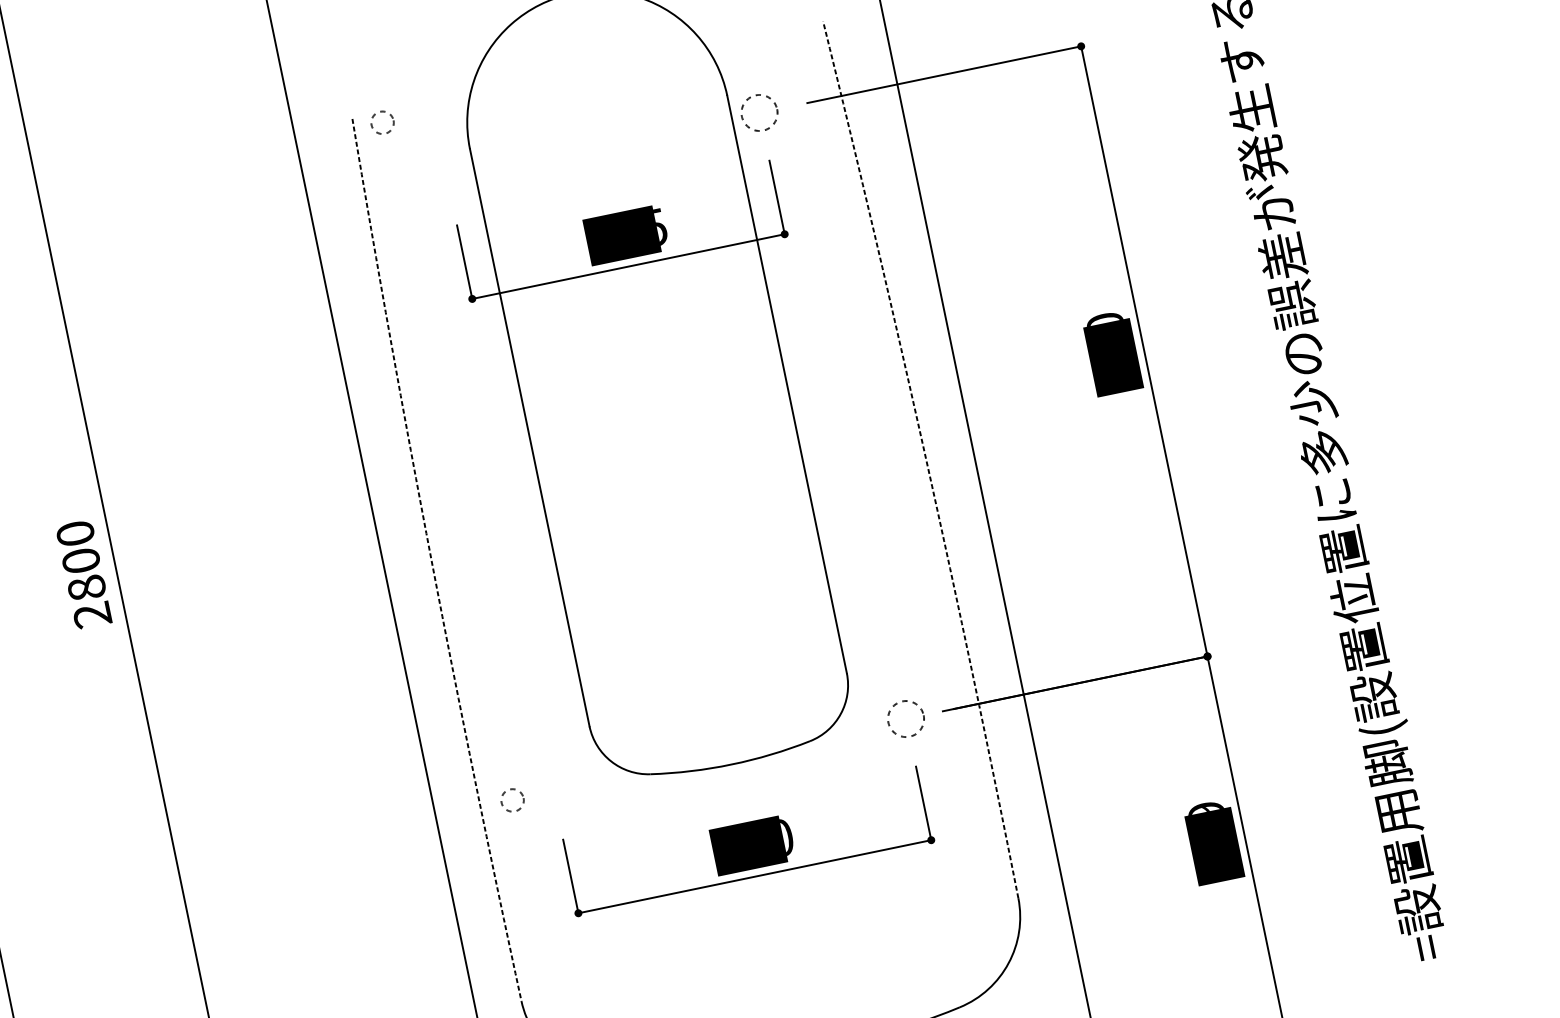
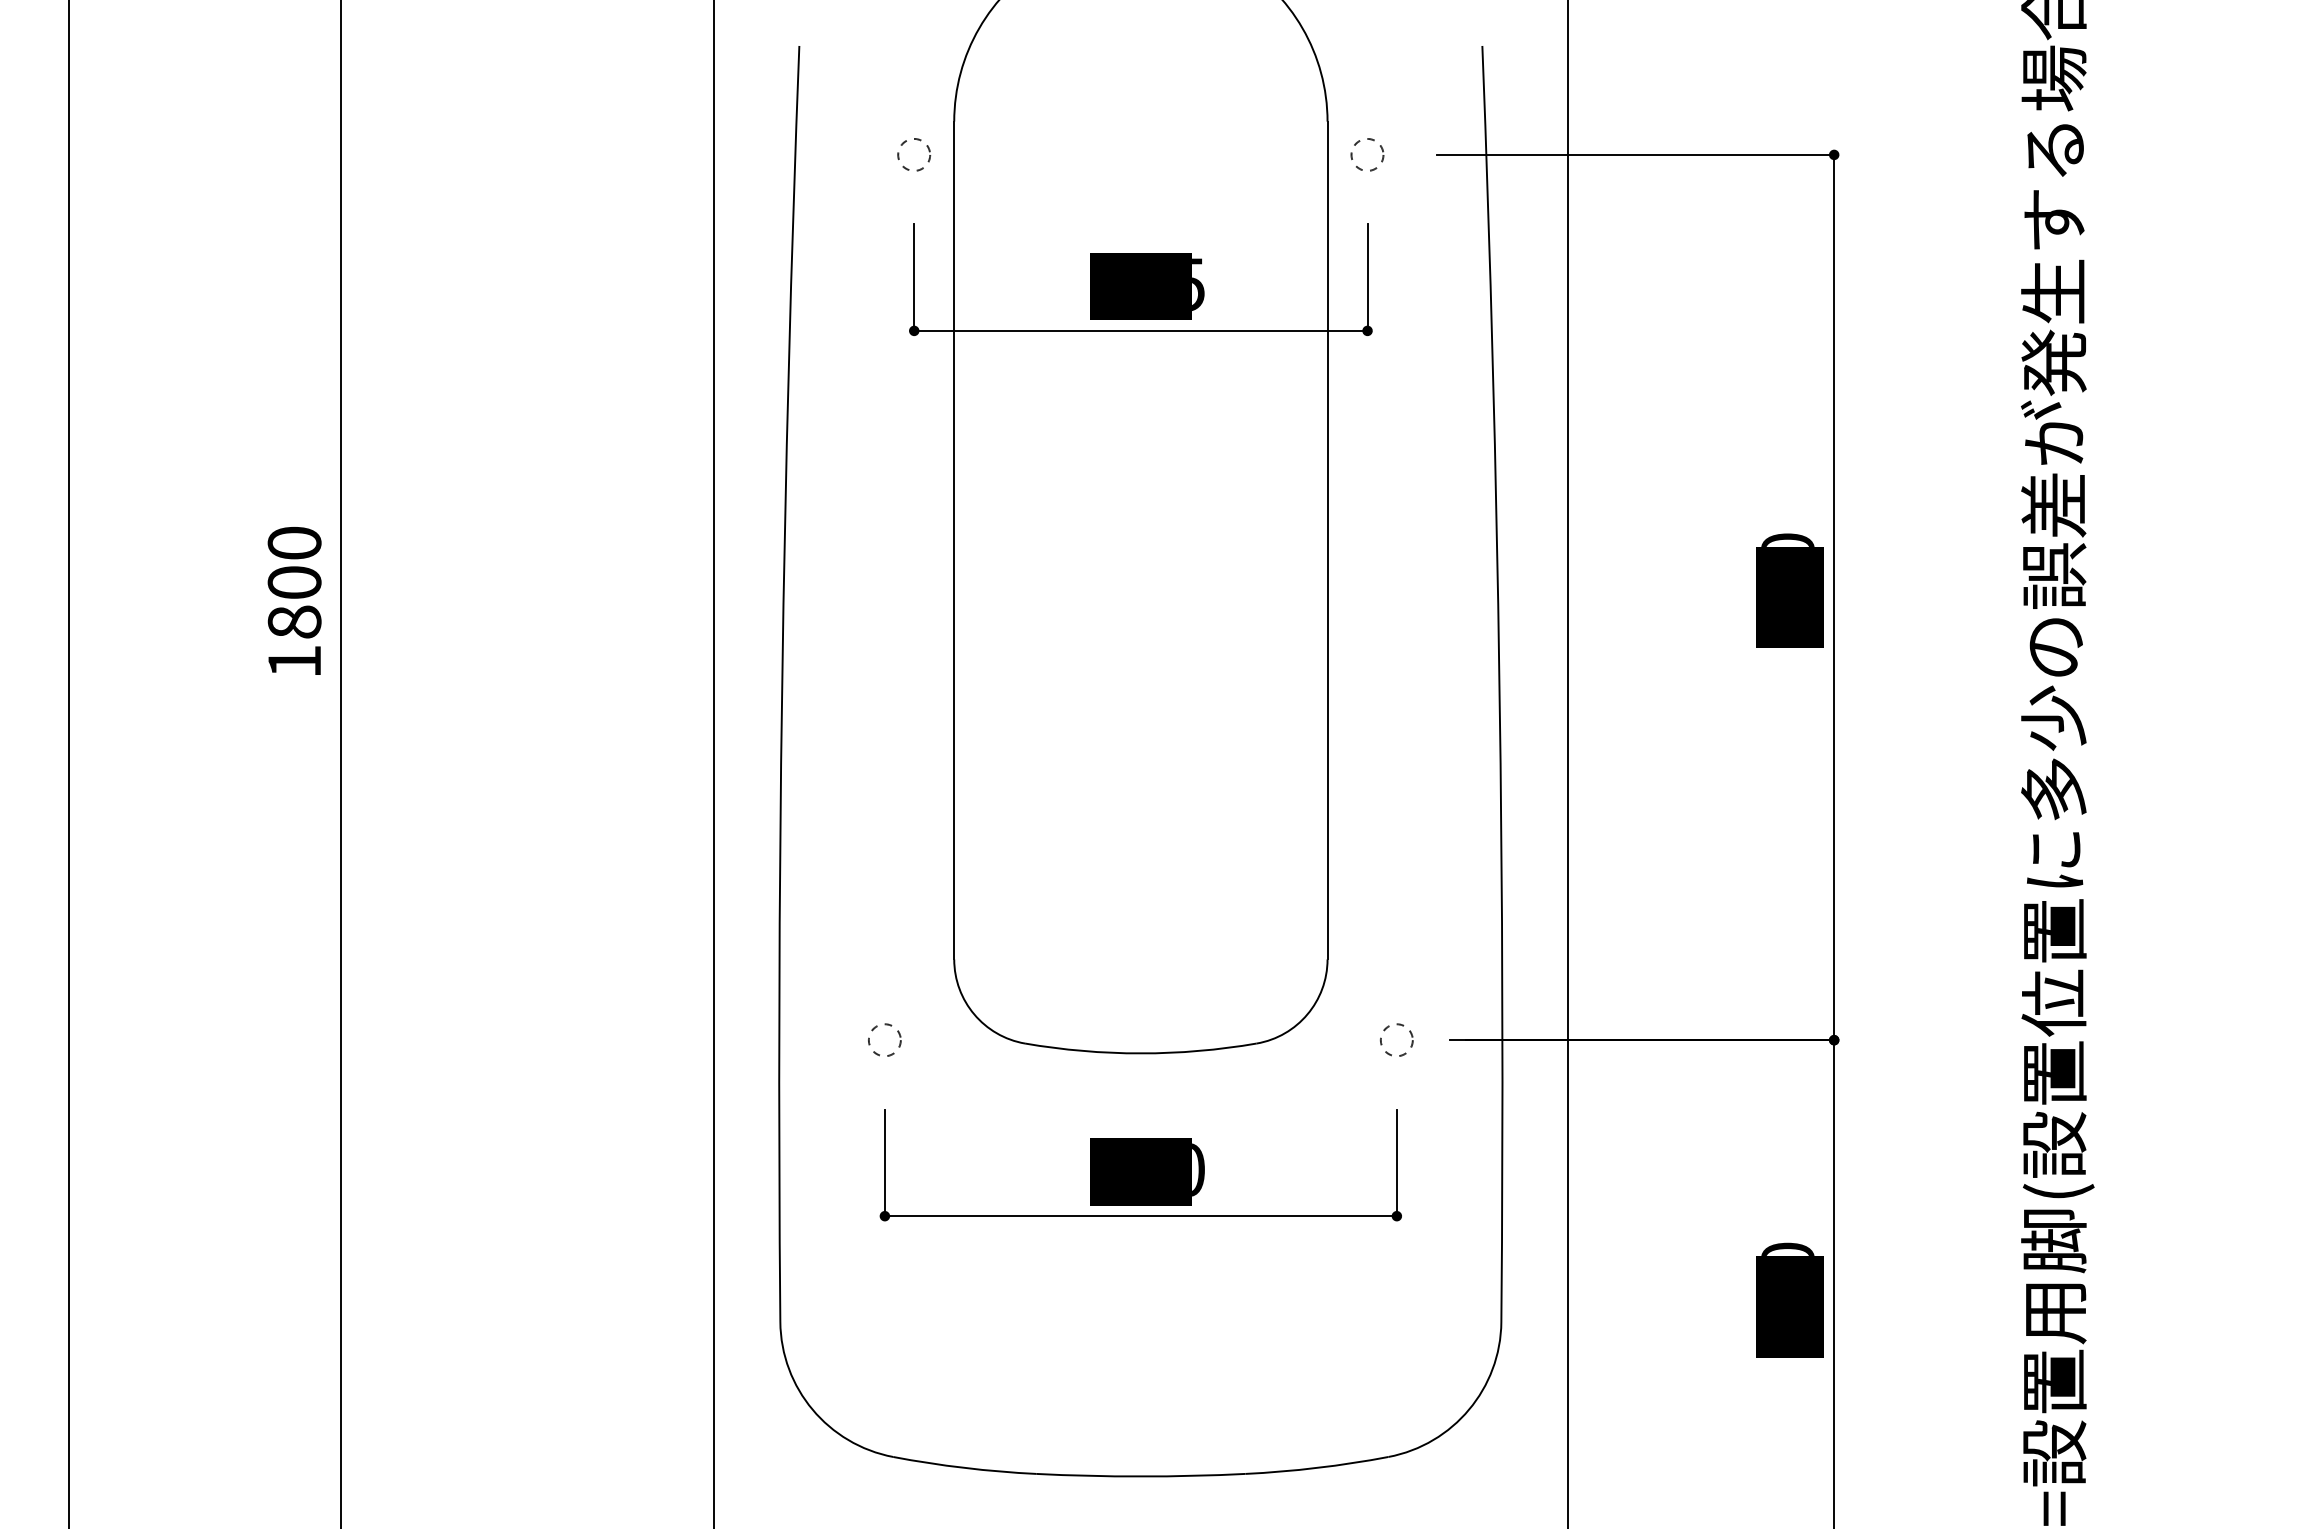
circle: (759, 112) -> (1367, 154), size x0.62
circle: (382, 122) -> (914, 154), moved
arc: (925, 458) -> (1499, 683), dashed -> solid
arc: (431, 560) -> (782, 683), dashed -> solid
text: (91, 615) -> (293, 661), 2800 -> 1800
circle: (905, 718) -> (1396, 1039), size x0.62
circle: (512, 799) -> (884, 1039), moved
text: (1205, 806) -> (1787, 1248), 509 -> 500

